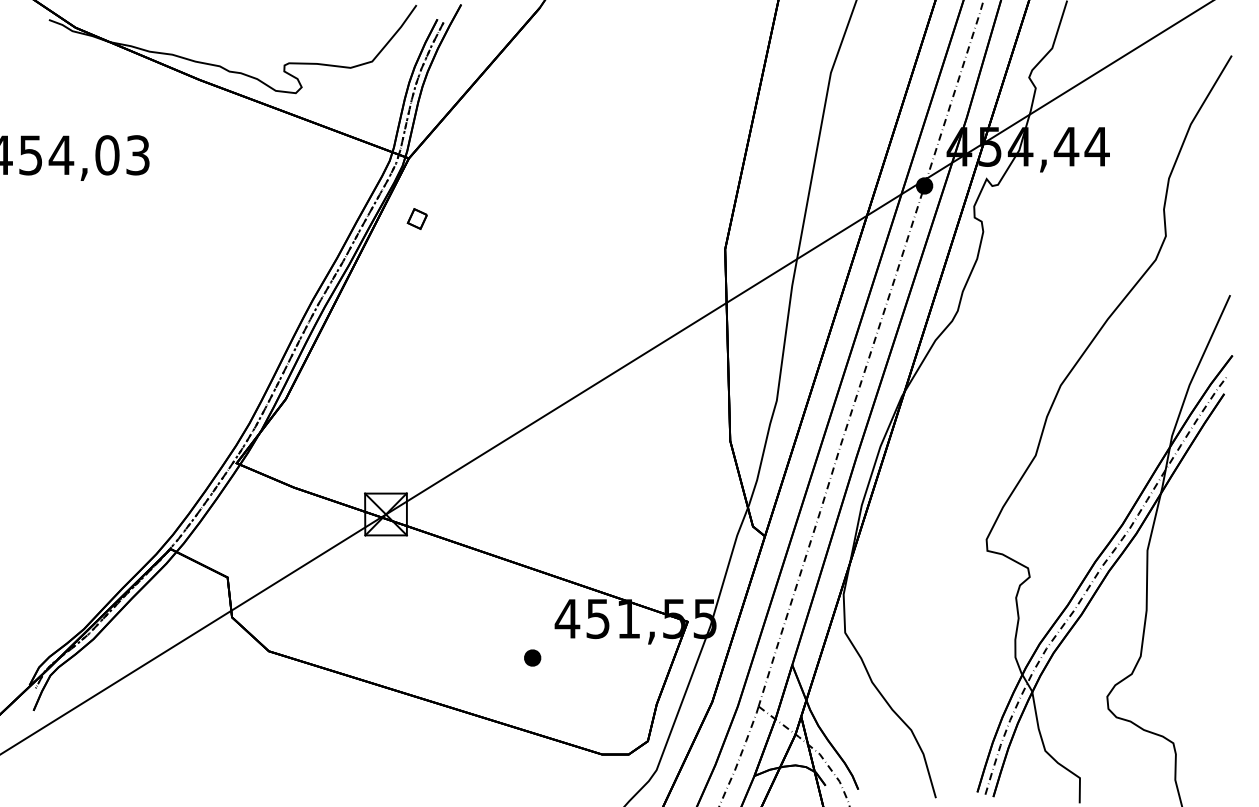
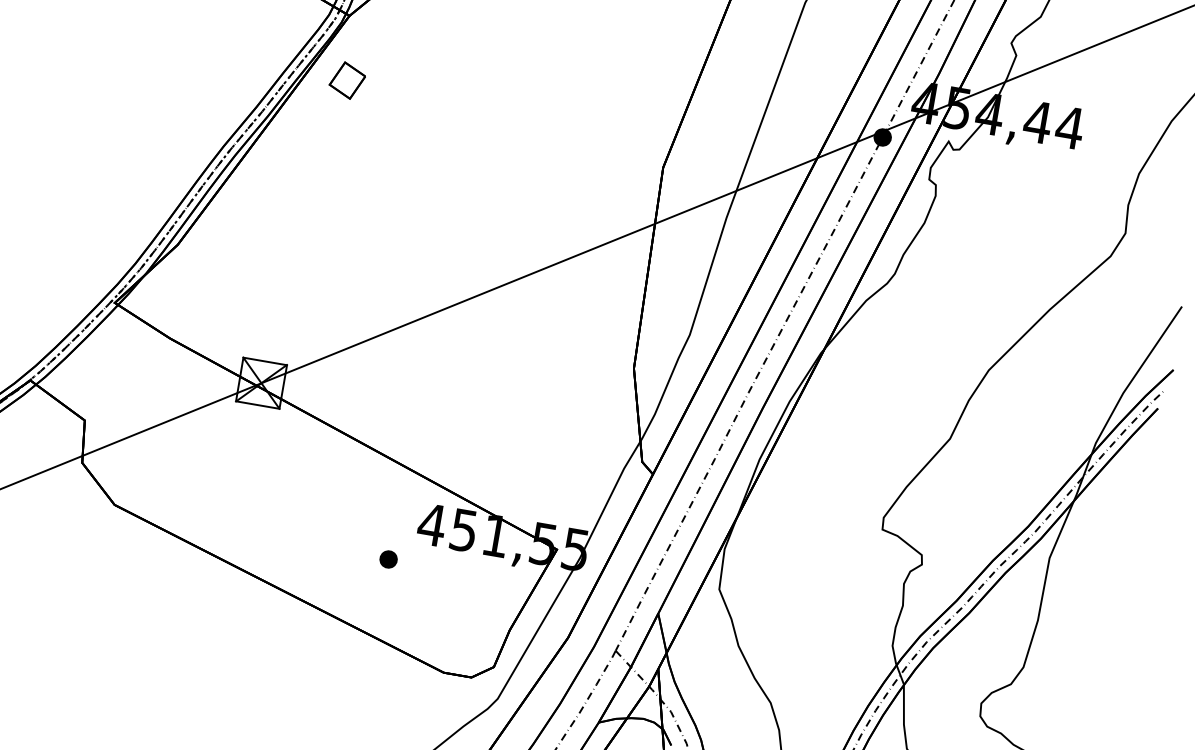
part: (417, 218) -> (347, 80), size x1.67

